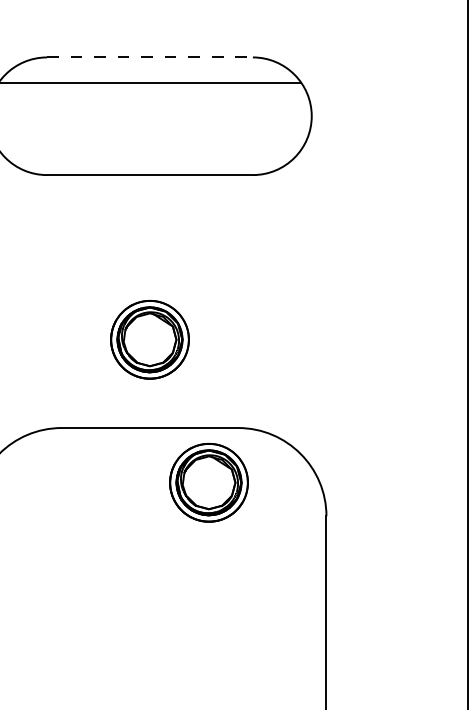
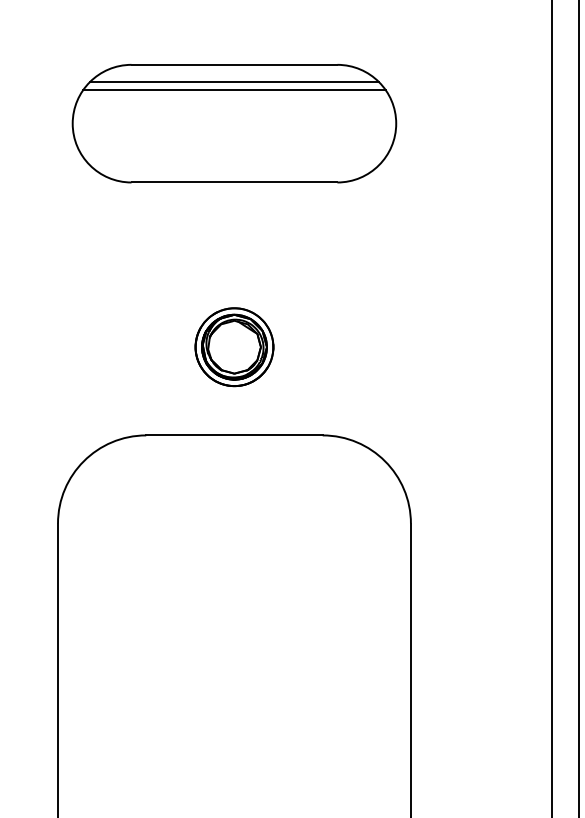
line: (150, 57) -> (234, 64), dashed -> solid
line: (150, 75) -> (234, 82), added
part: (209, 483) -> (293, 490), removed

